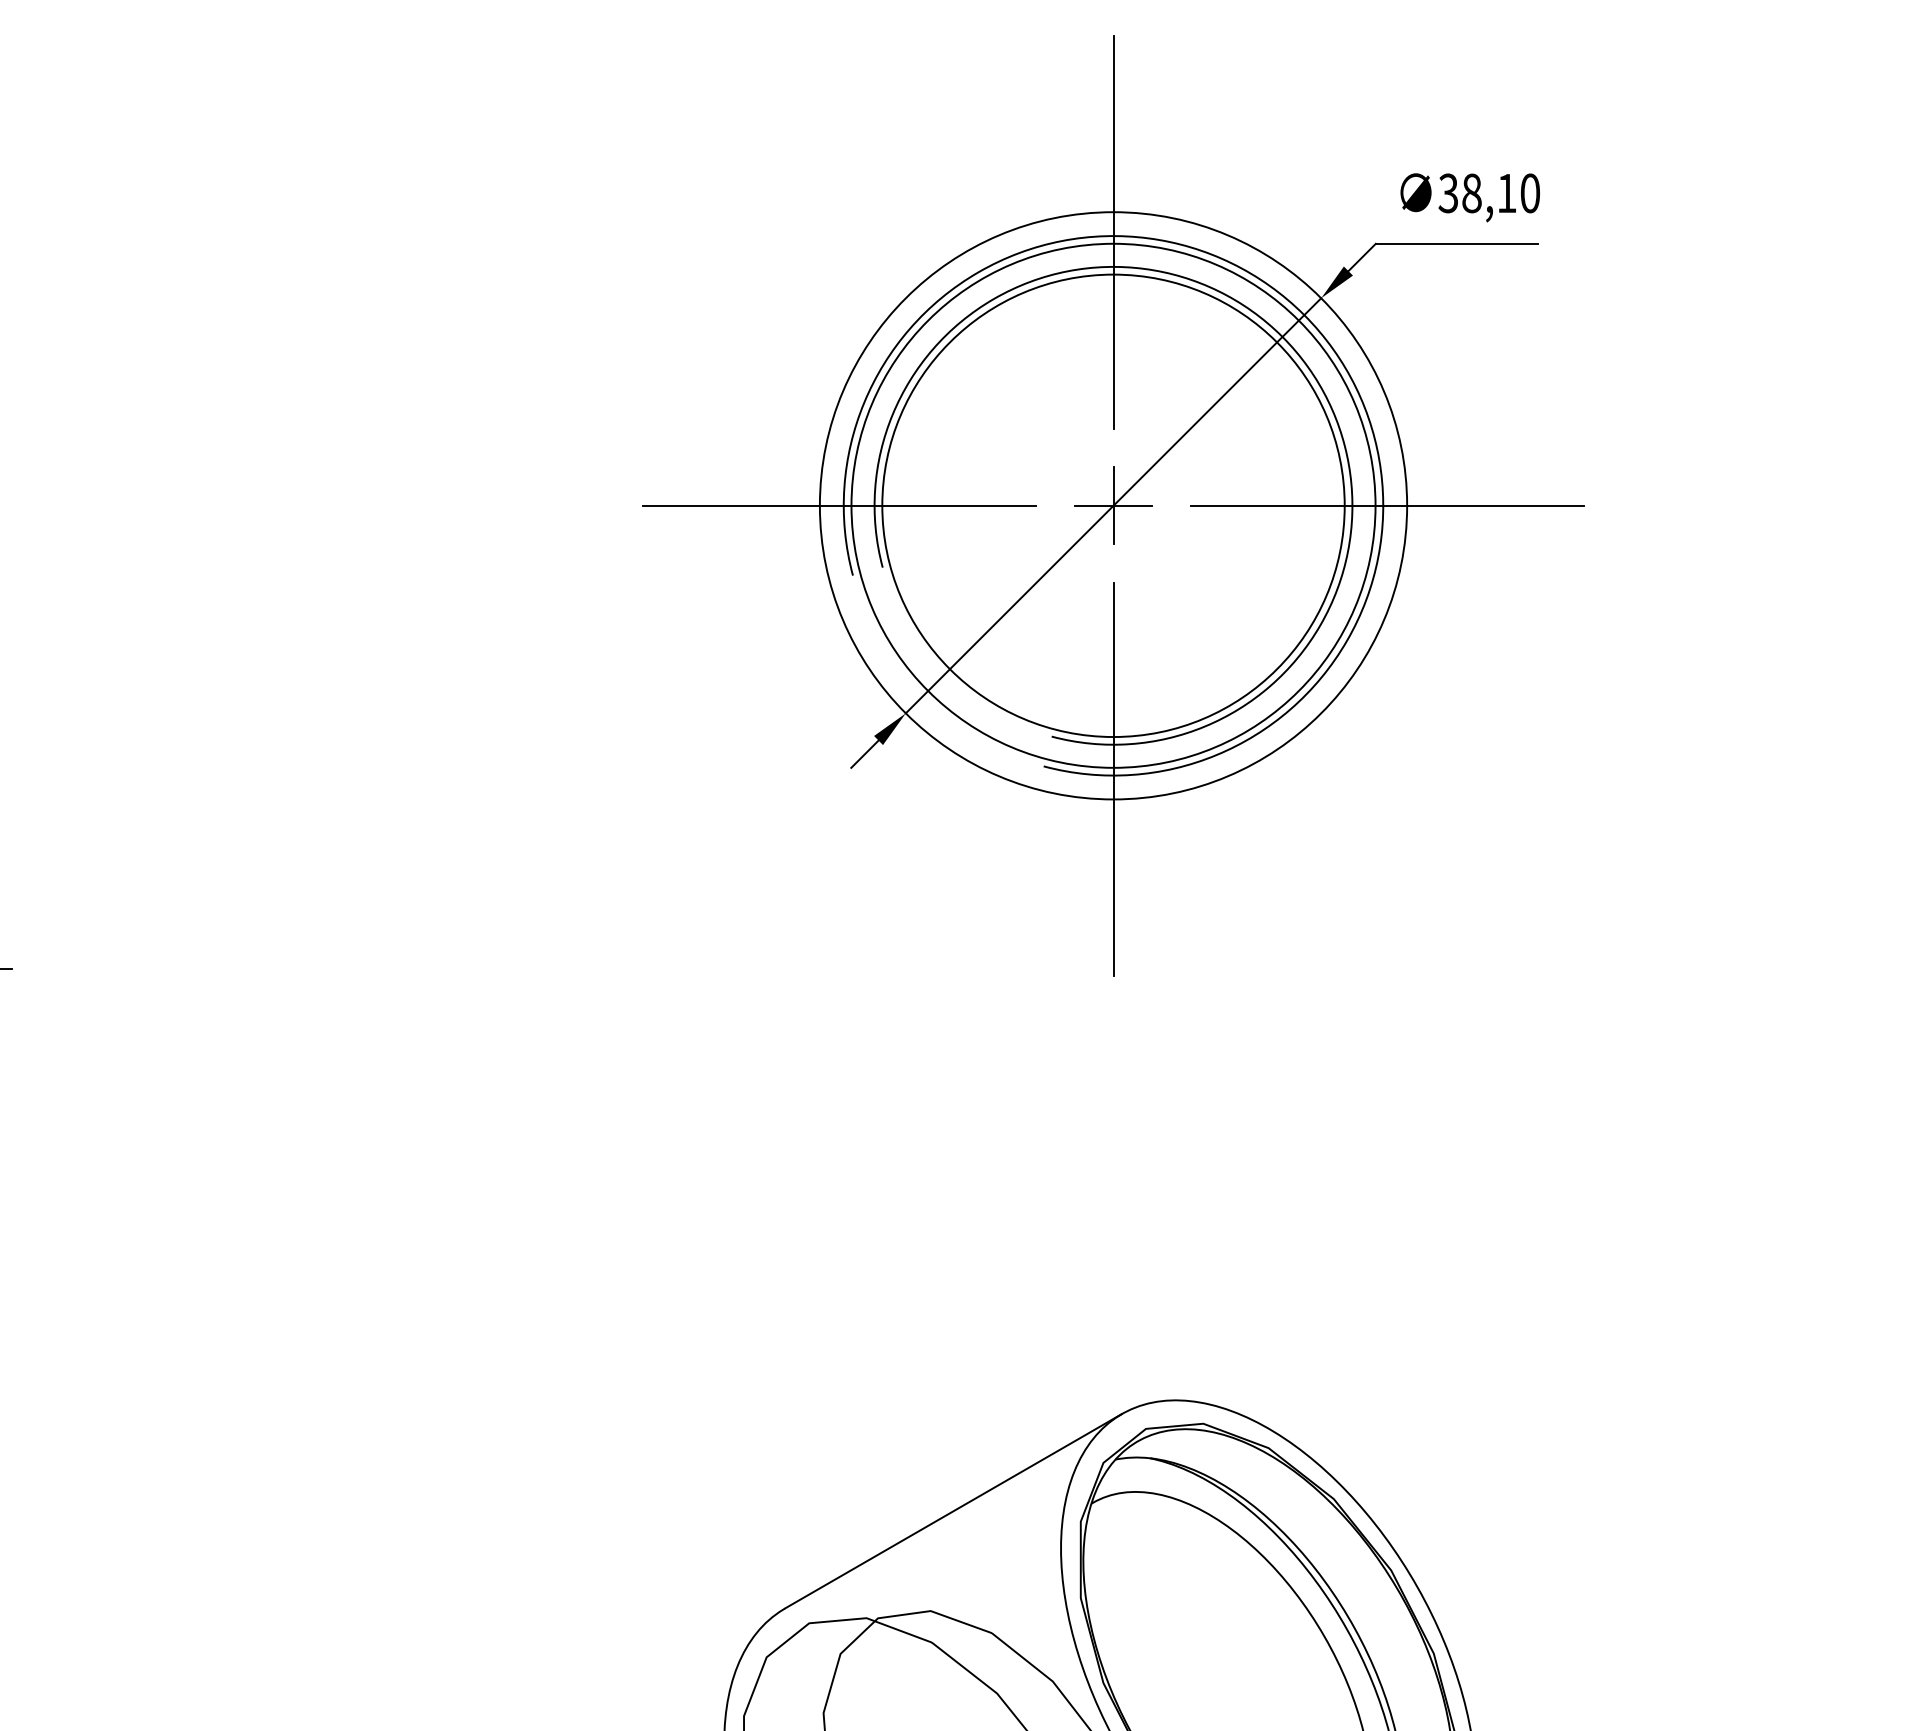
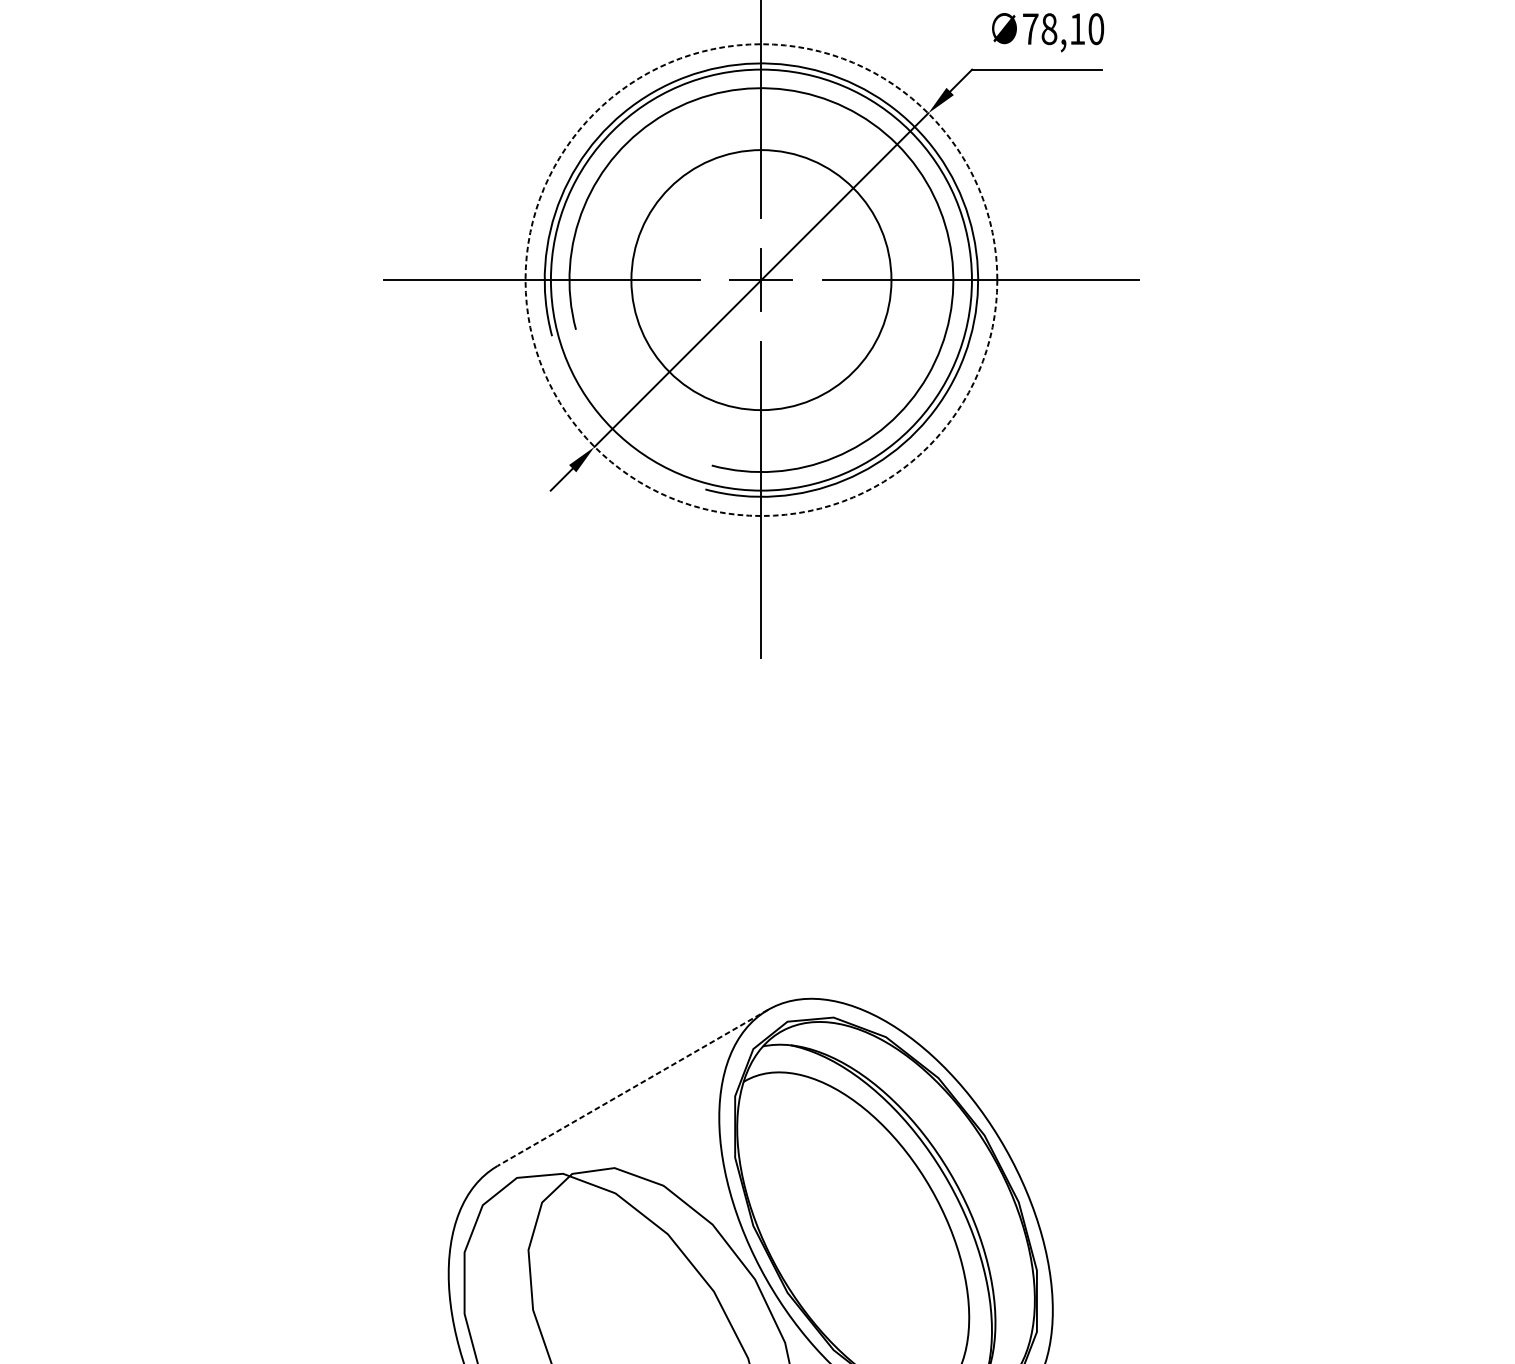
text: (1448, 193) -> (1030, 29), 38,10 -> 78,10
circle: (1113, 505) -> (761, 279), size x0.7
circle: (1113, 505) -> (761, 279), solid -> dashed
line: (953, 1511) -> (632, 1088), solid -> dashed

